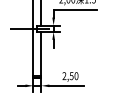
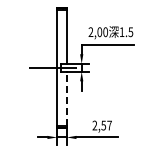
line: (41, 53) -> (66, 98), solid -> dashed
text: (76, 76) -> (109, 125), 2,50 -> 2,57

